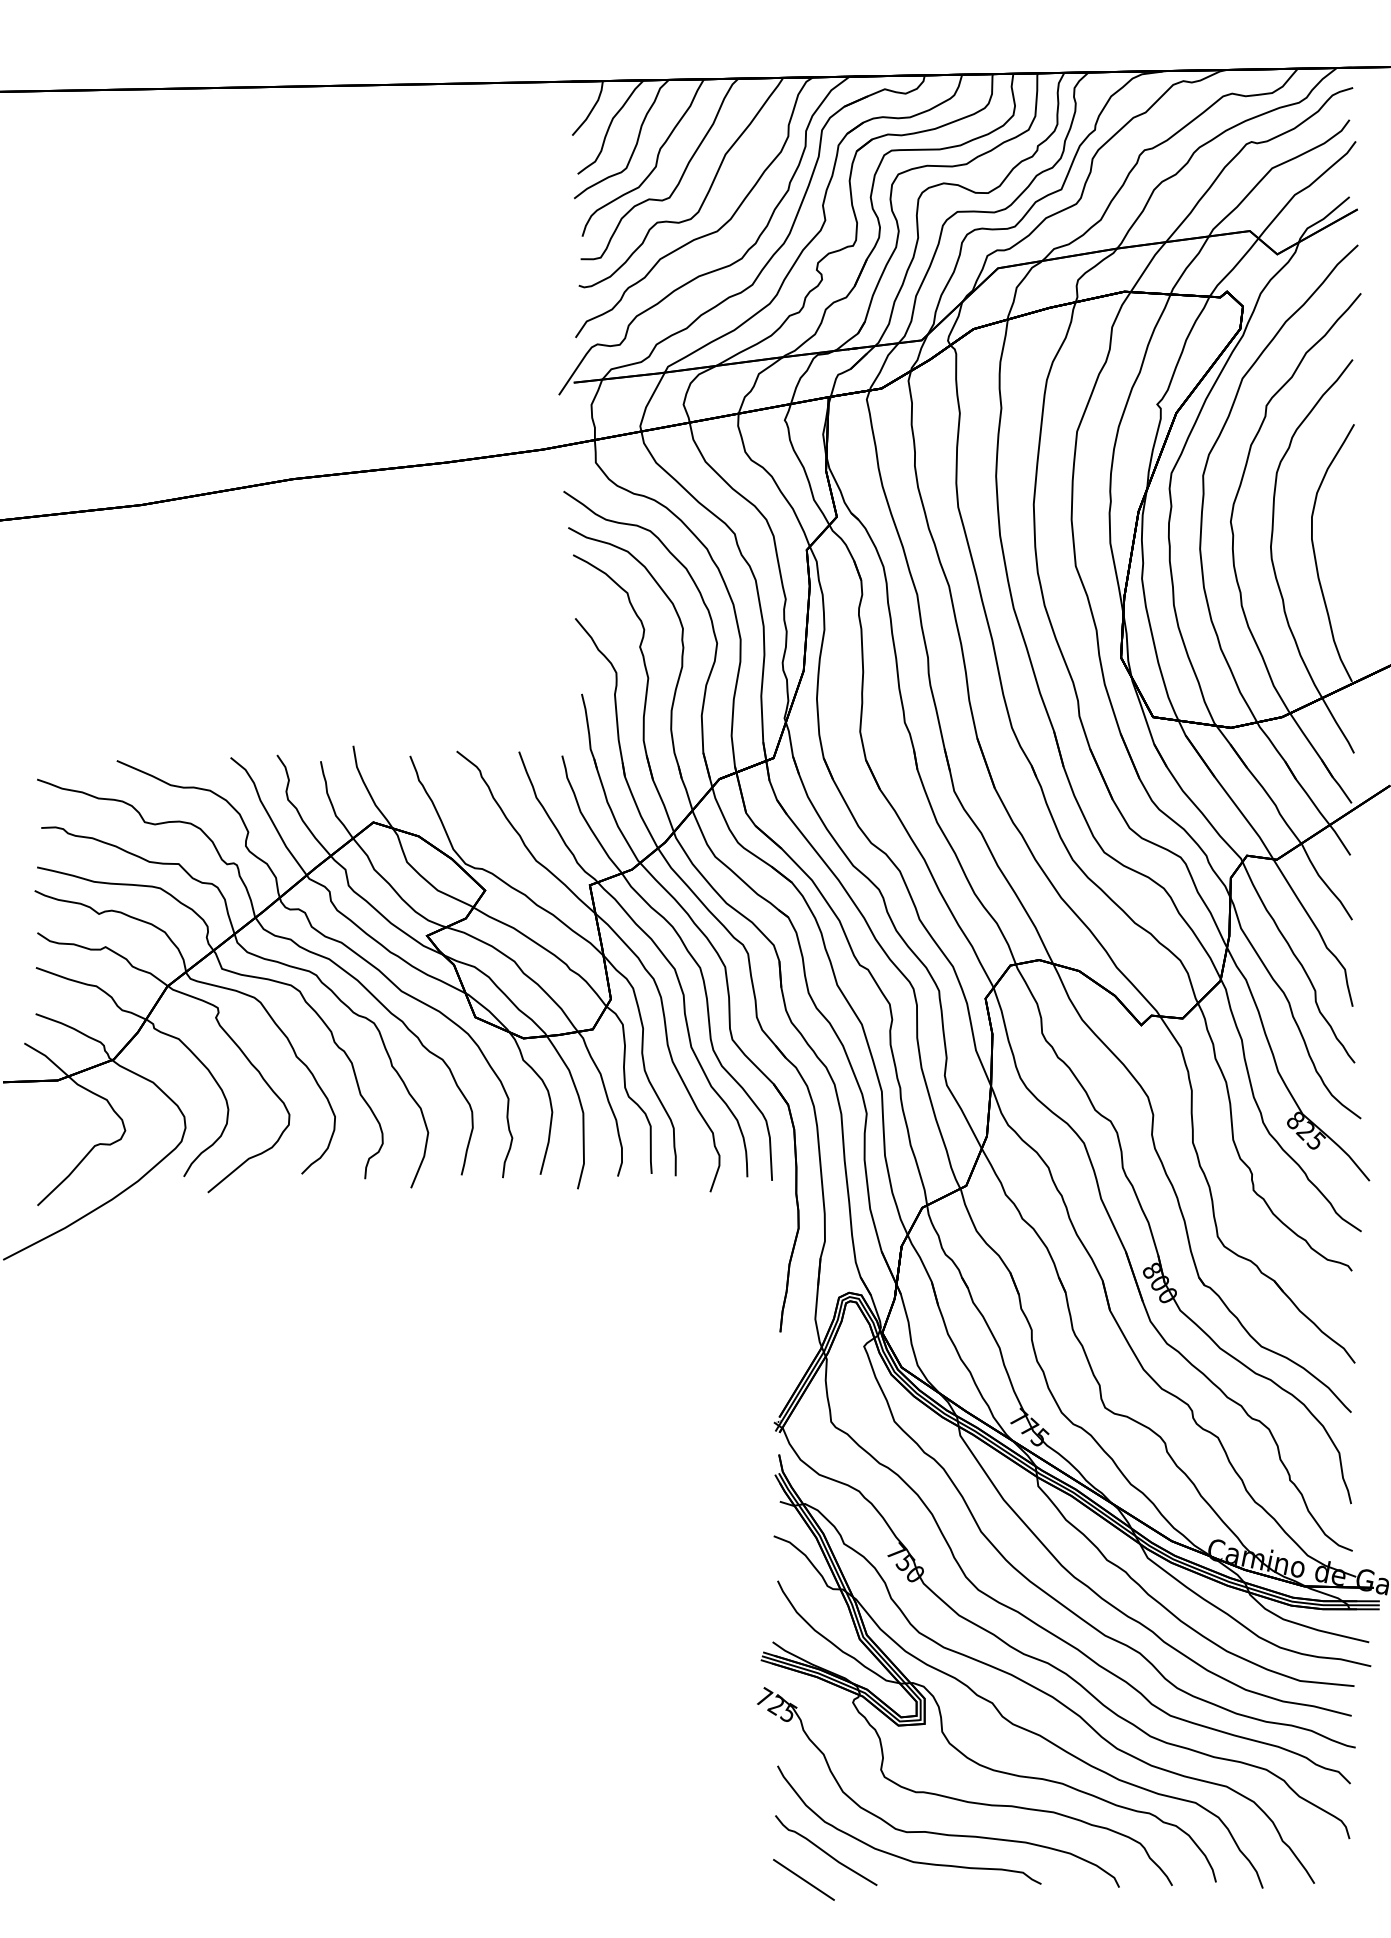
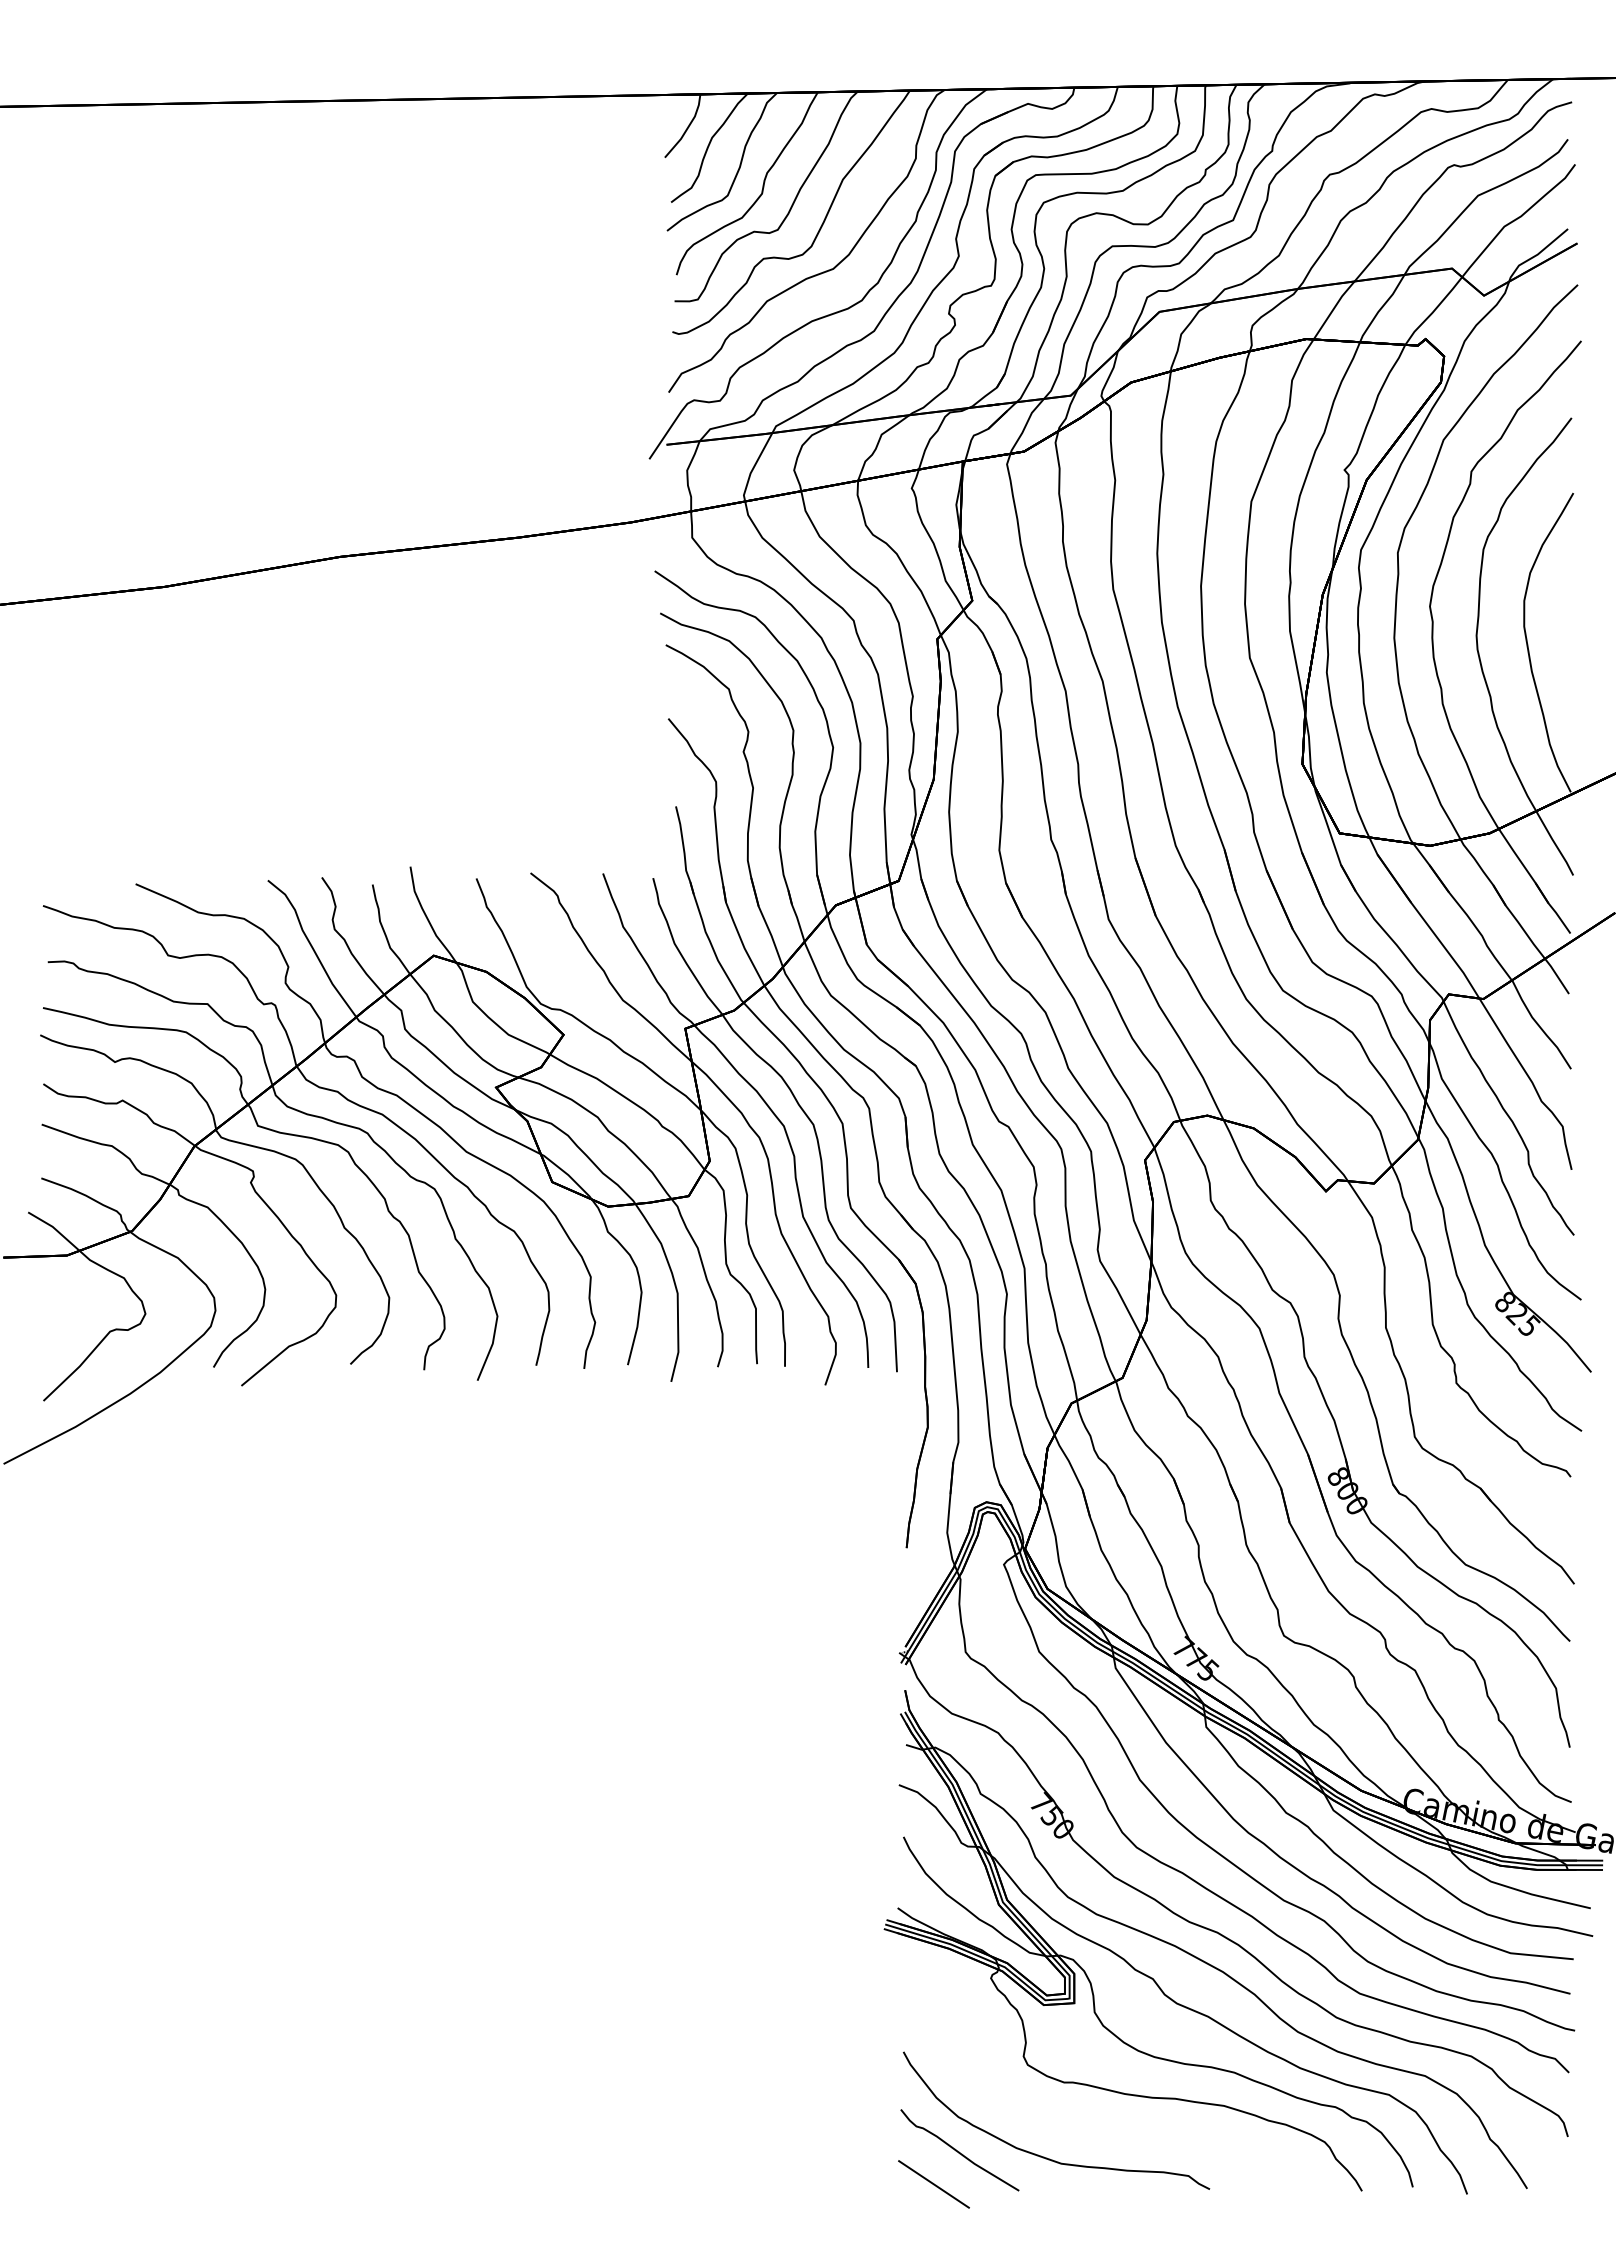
part: (931, 1831) -> (1082, 2128), removed

